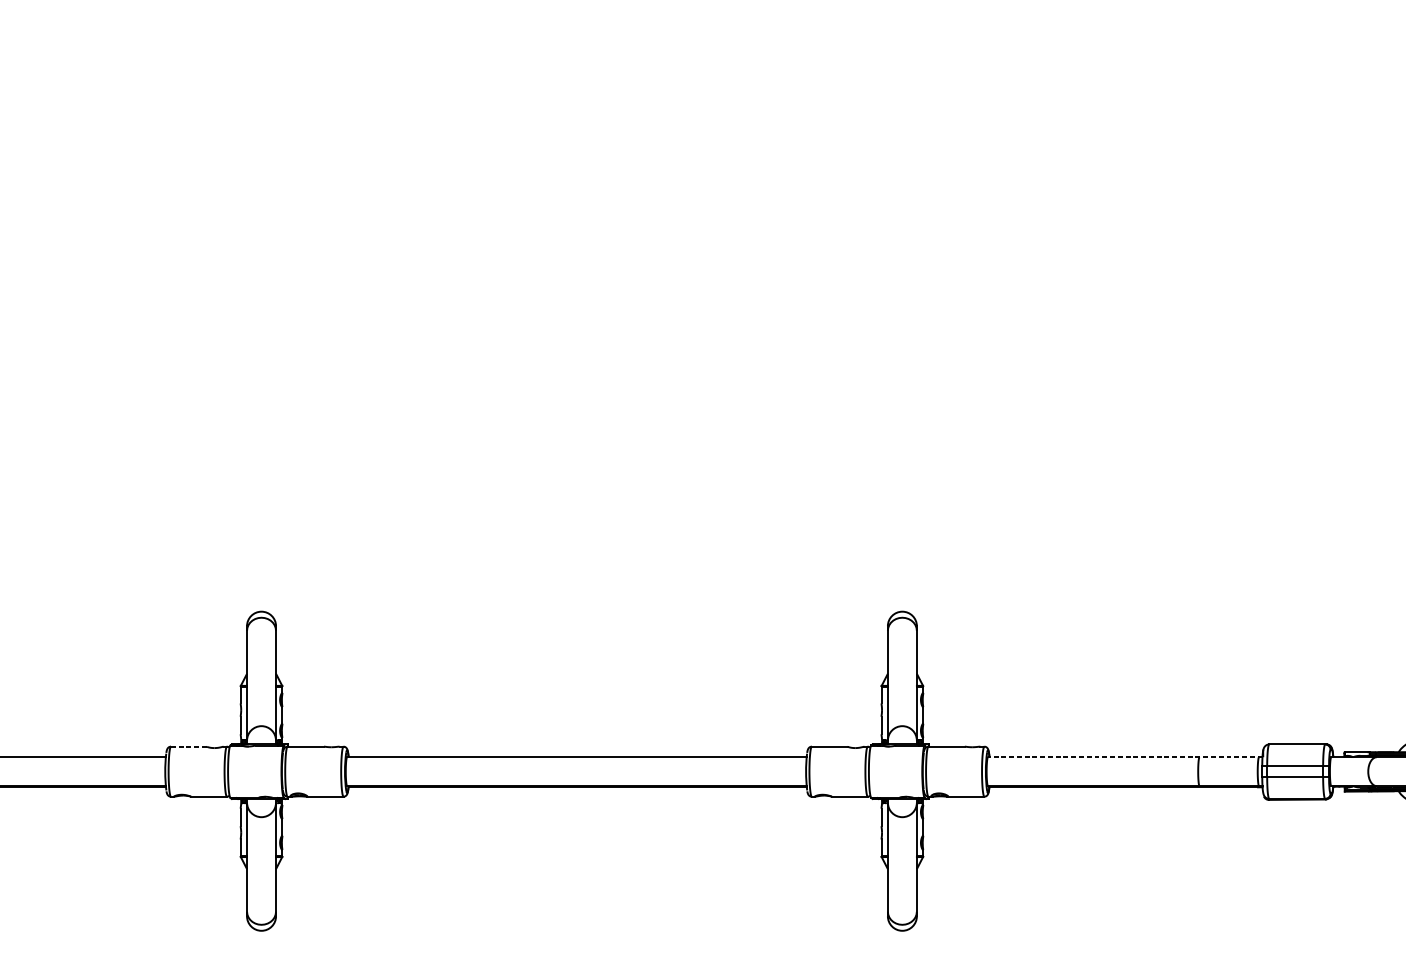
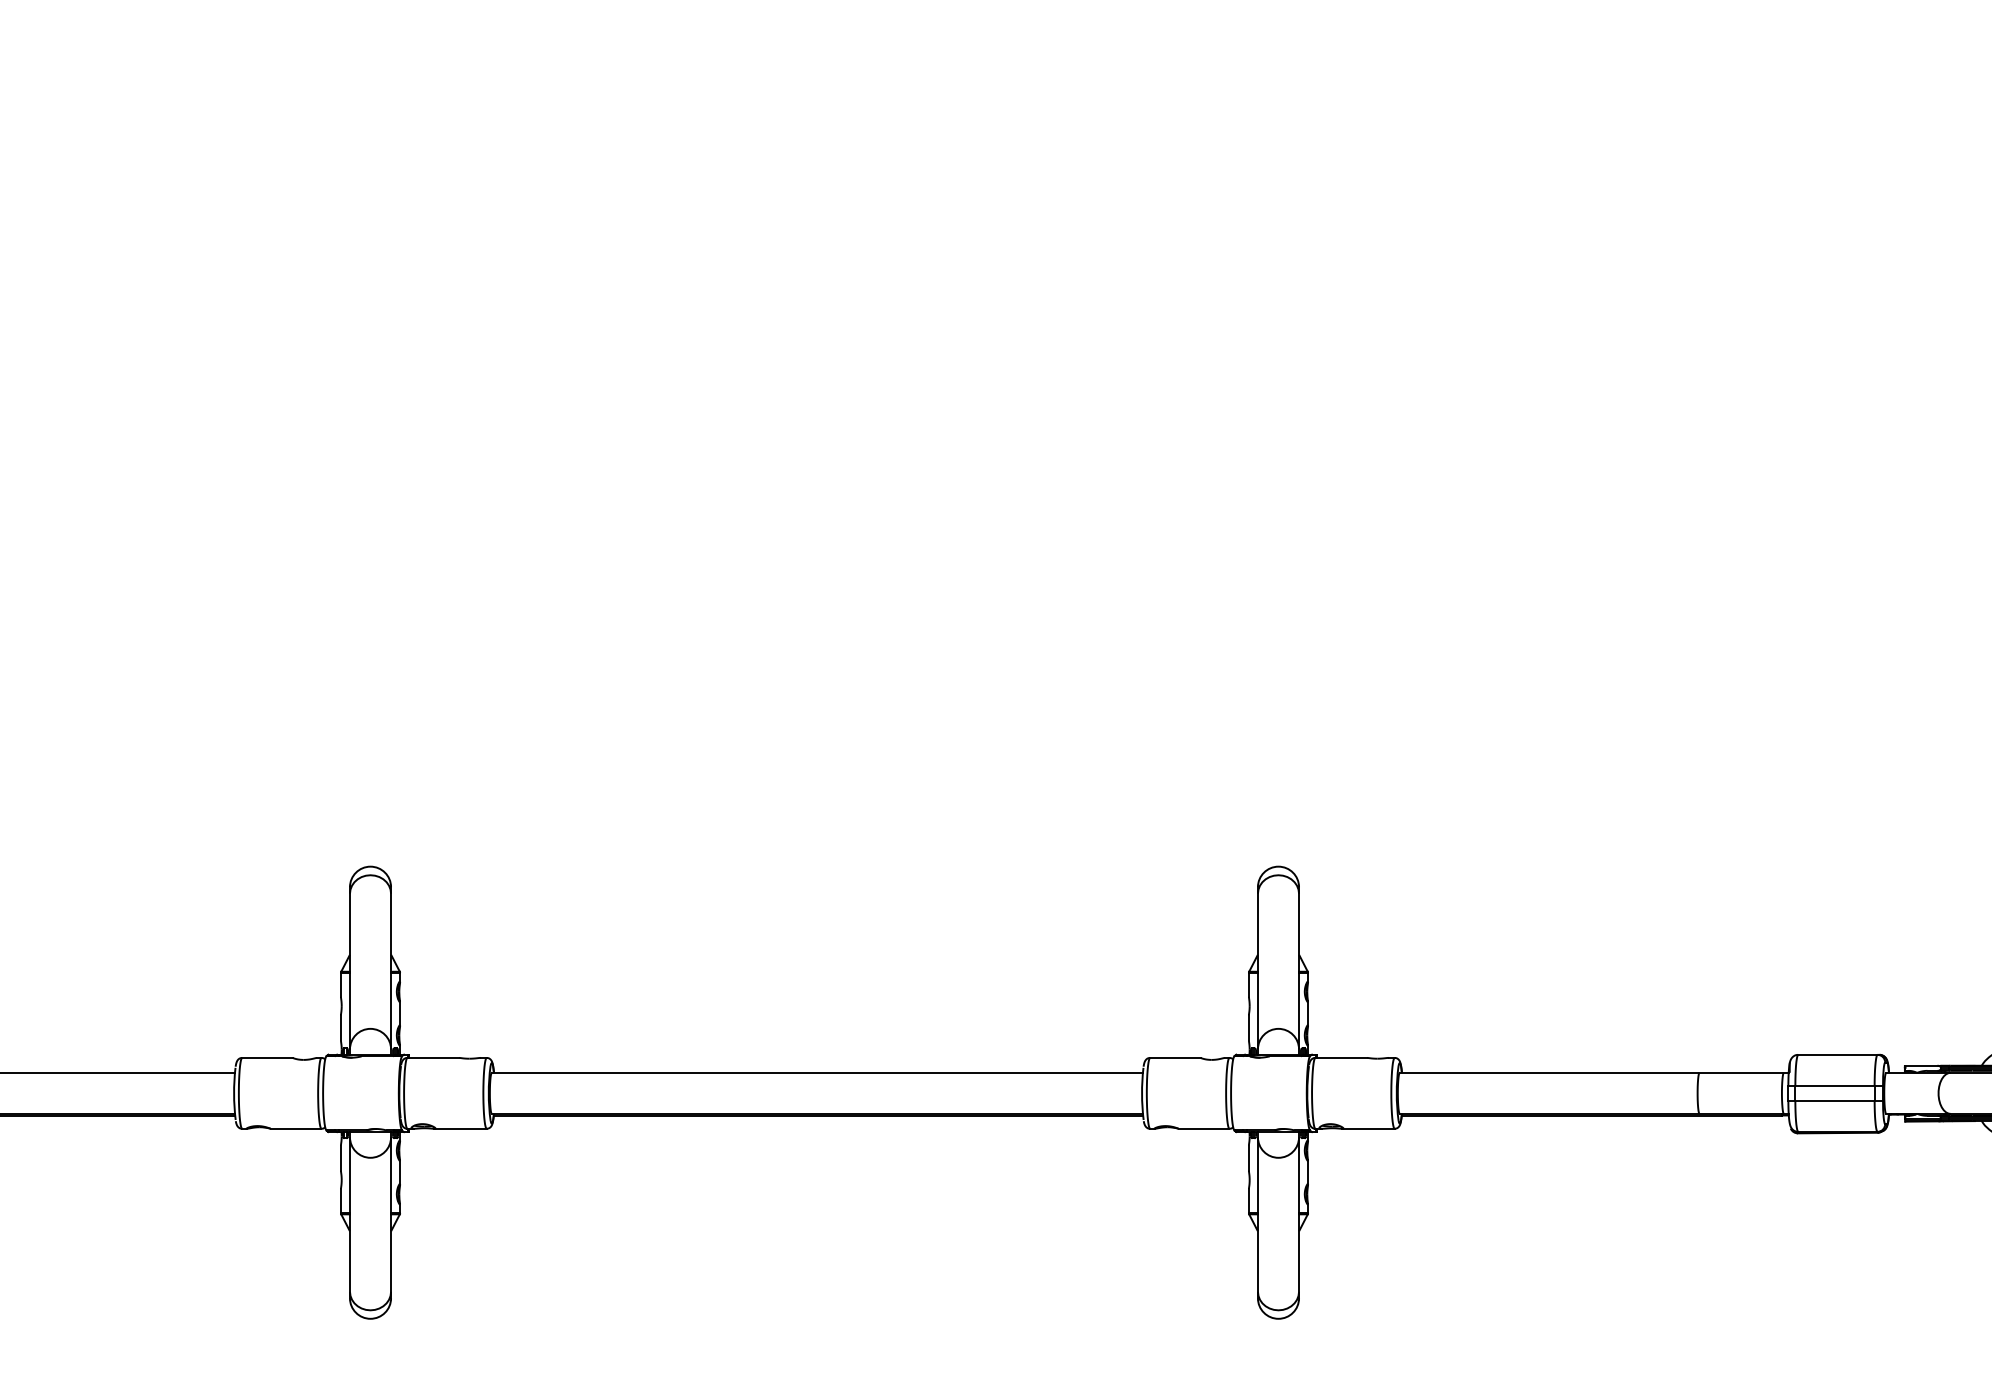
line: (188, 746) -> (267, 1057), dashed -> solid
line: (1124, 756) -> (1593, 1072), dashed -> solid

